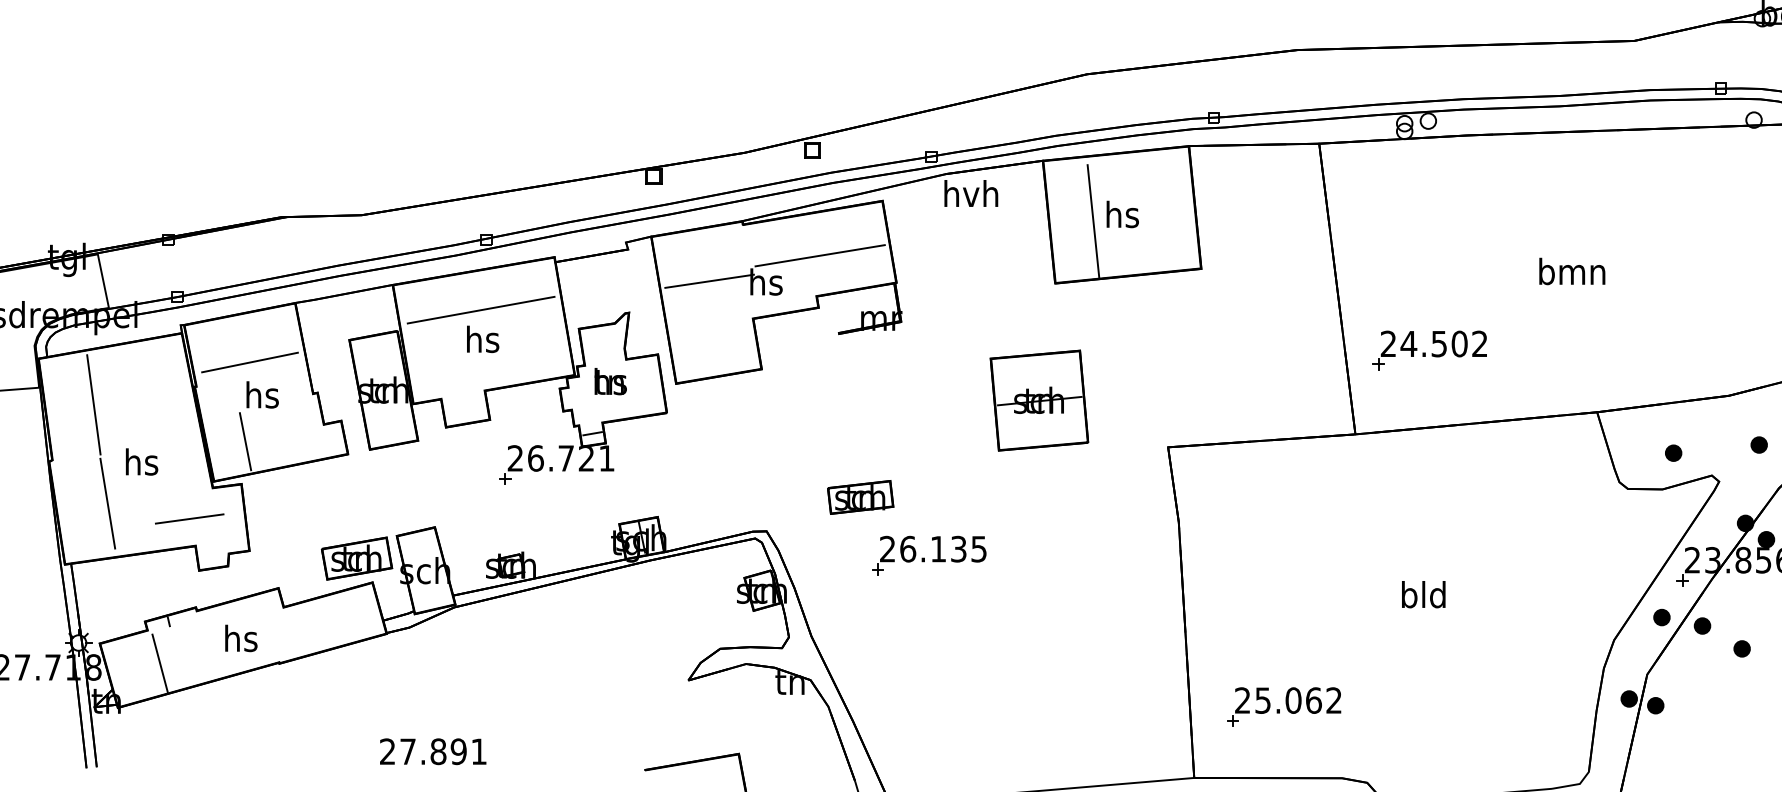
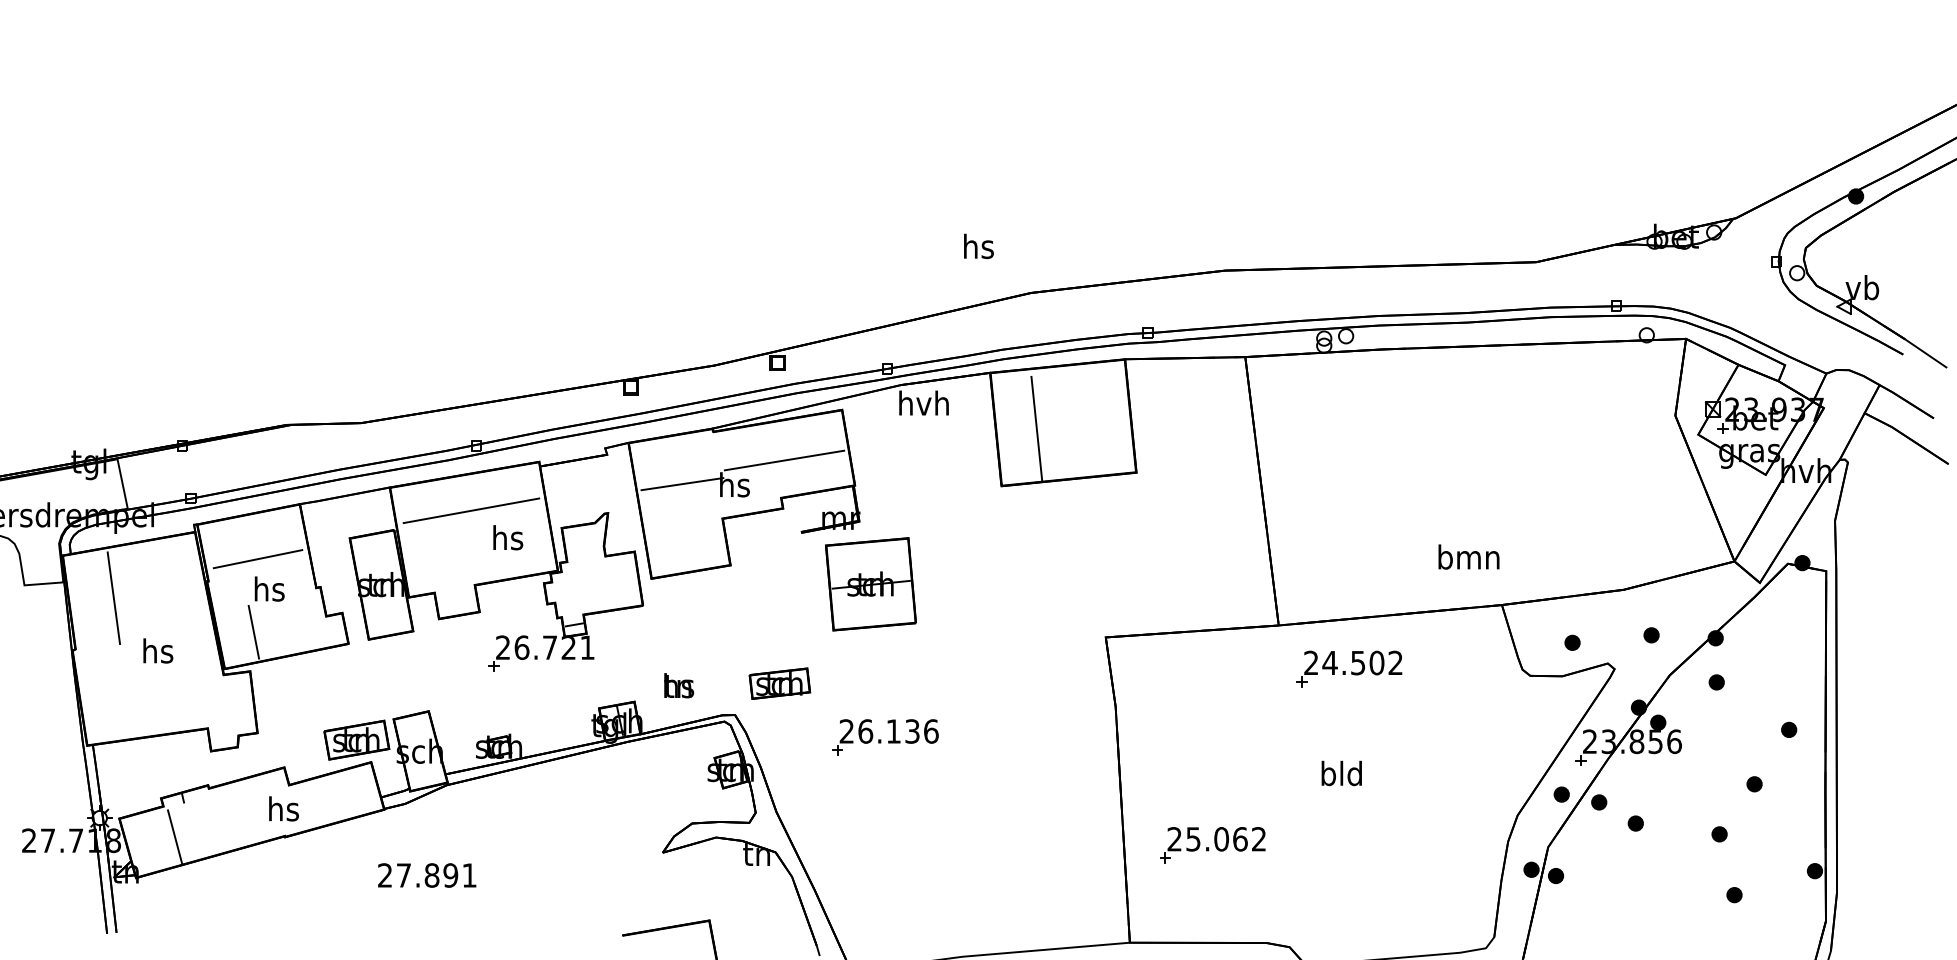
text: (1122, 214) -> (978, 246), moved
text: (1571, 270) -> (1468, 556), moved
text: (483, 339) -> (508, 537), moved
part: (1429, 349) -> (1349, 668), moved
text: (611, 381) -> (679, 685), moved
part: (1038, 400) -> (870, 584), moved
part: (860, 497) -> (779, 683), moved
line: (107, 503) -> (126, 689), removed
line: (189, 518) -> (202, 703), removed
text: (979, 549) -> (931, 731), 26.135 -> 26.136
text: (240, 638) -> (283, 808), moved
part: (1283, 707) -> (1212, 845), moved
text: (433, 751) -> (427, 875), moved

